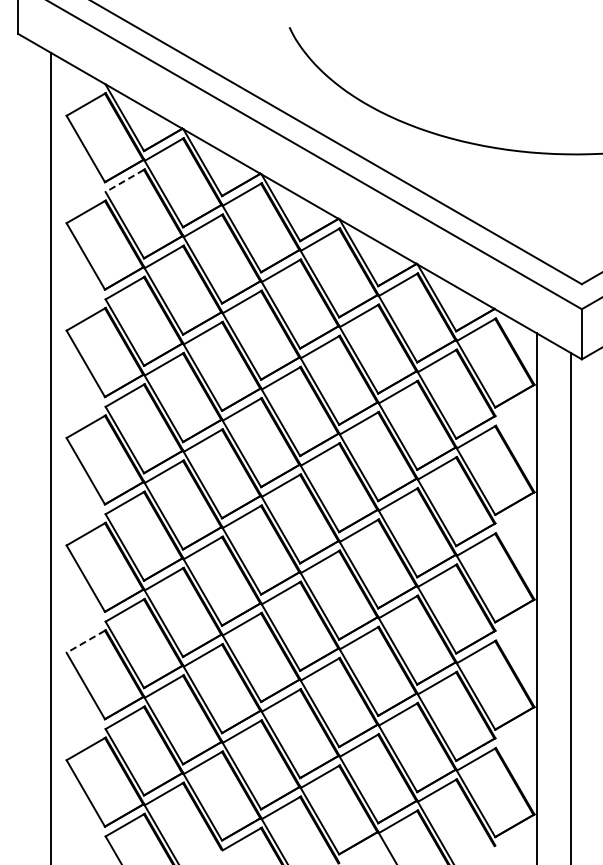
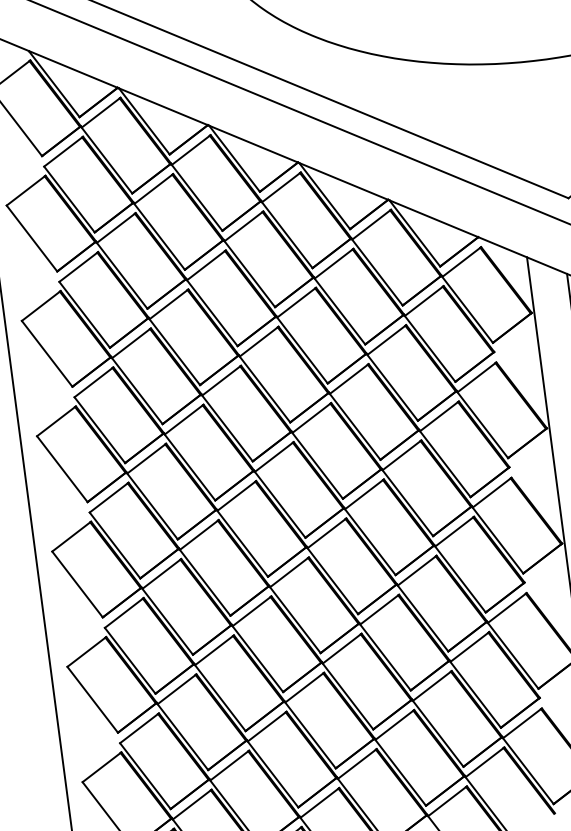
line: (124, 181) -> (62, 152), dashed -> solid
line: (85, 642) -> (86, 653), dashed -> solid

